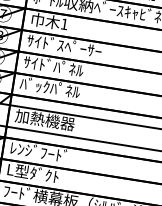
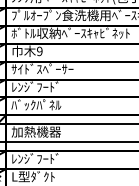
text: (64, 24) -> (39, 51), 1 -> 9
text: (53, 65) -> (36, 86), ｻｲﾄﾞﾊﾟﾈﾙ -> ﾚﾝｼﾞﾌｰﾄﾞ

